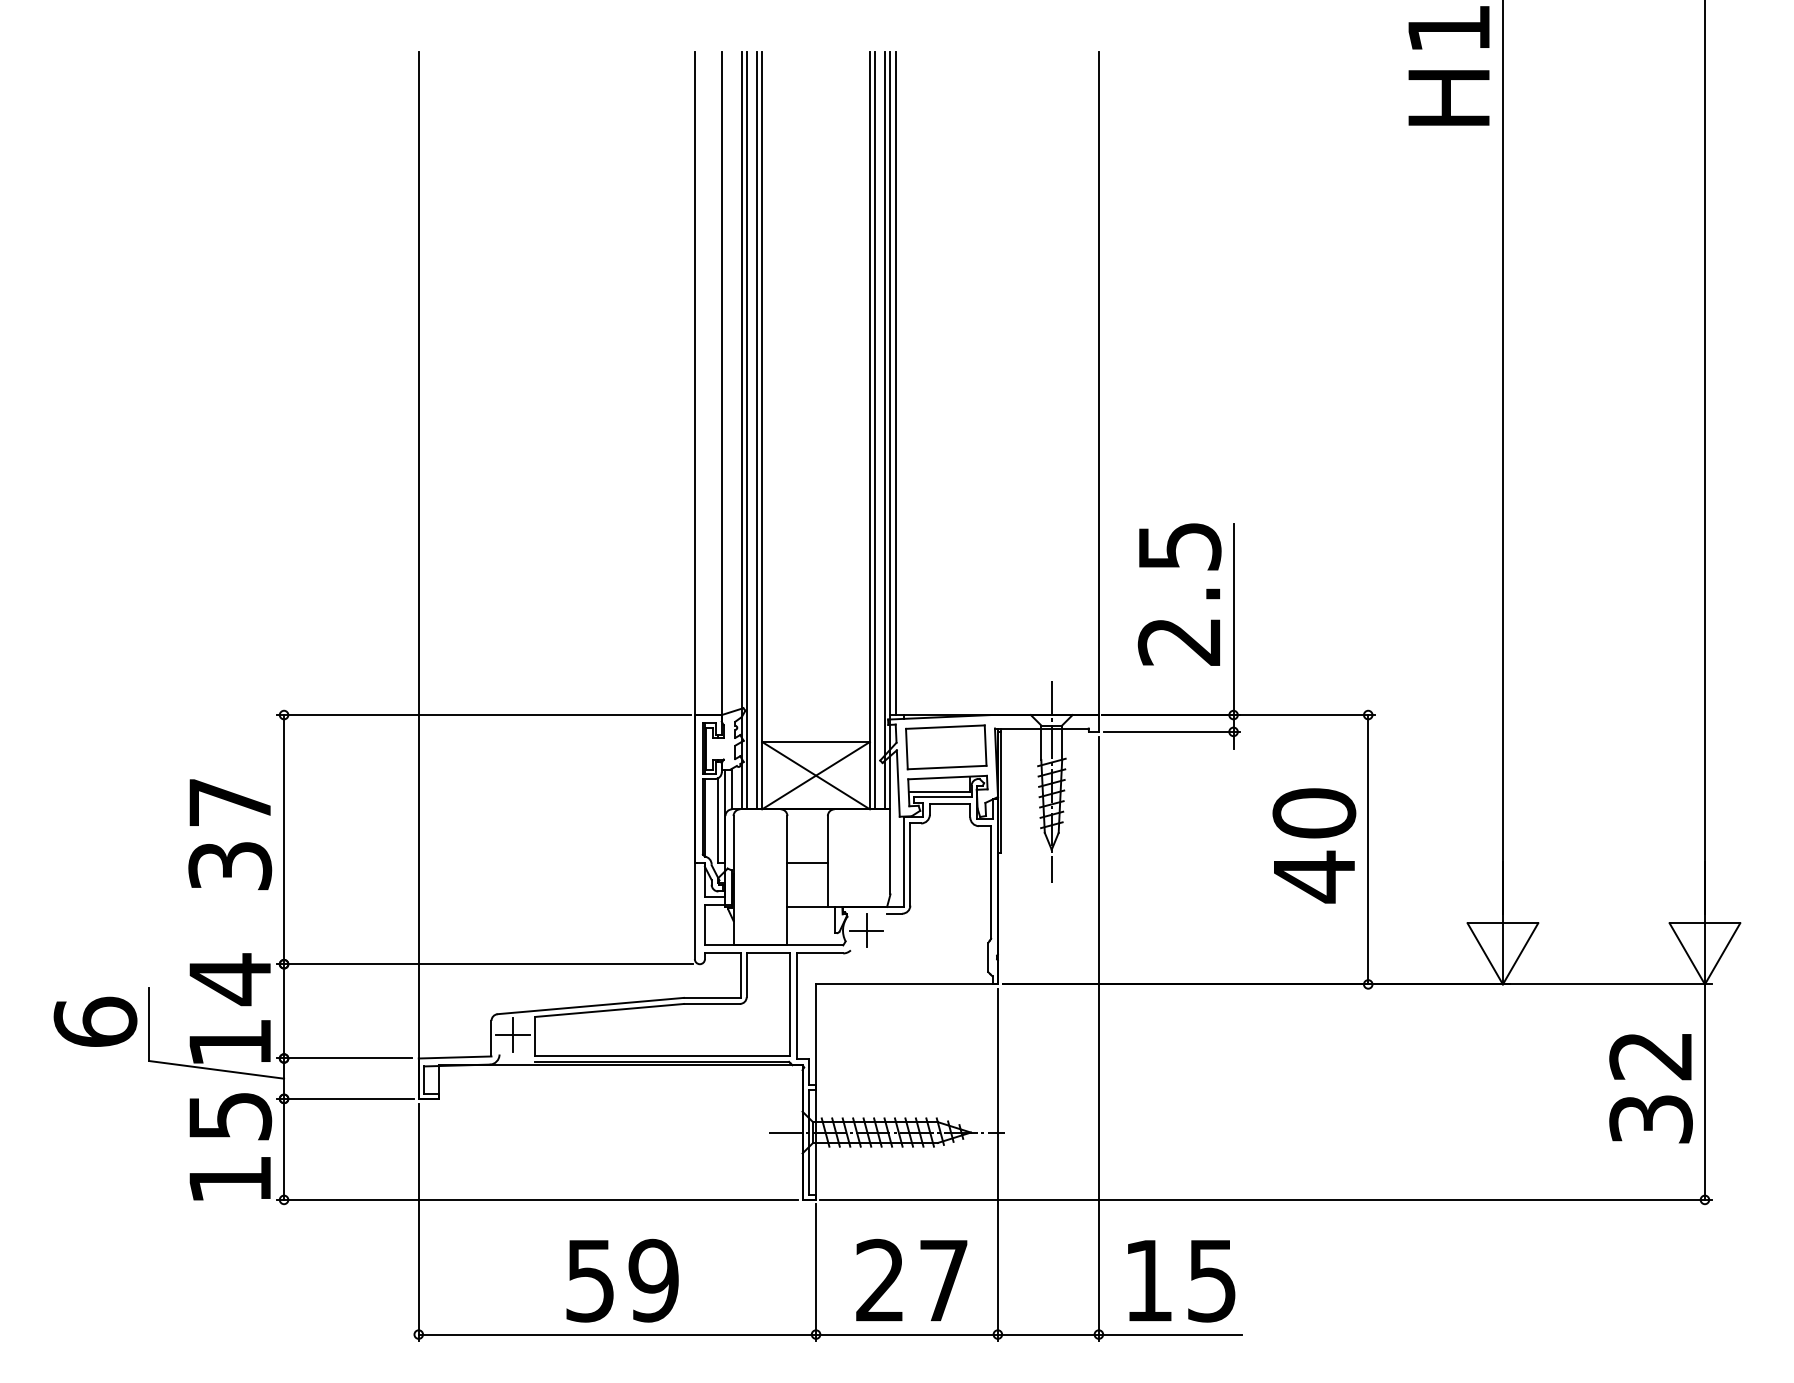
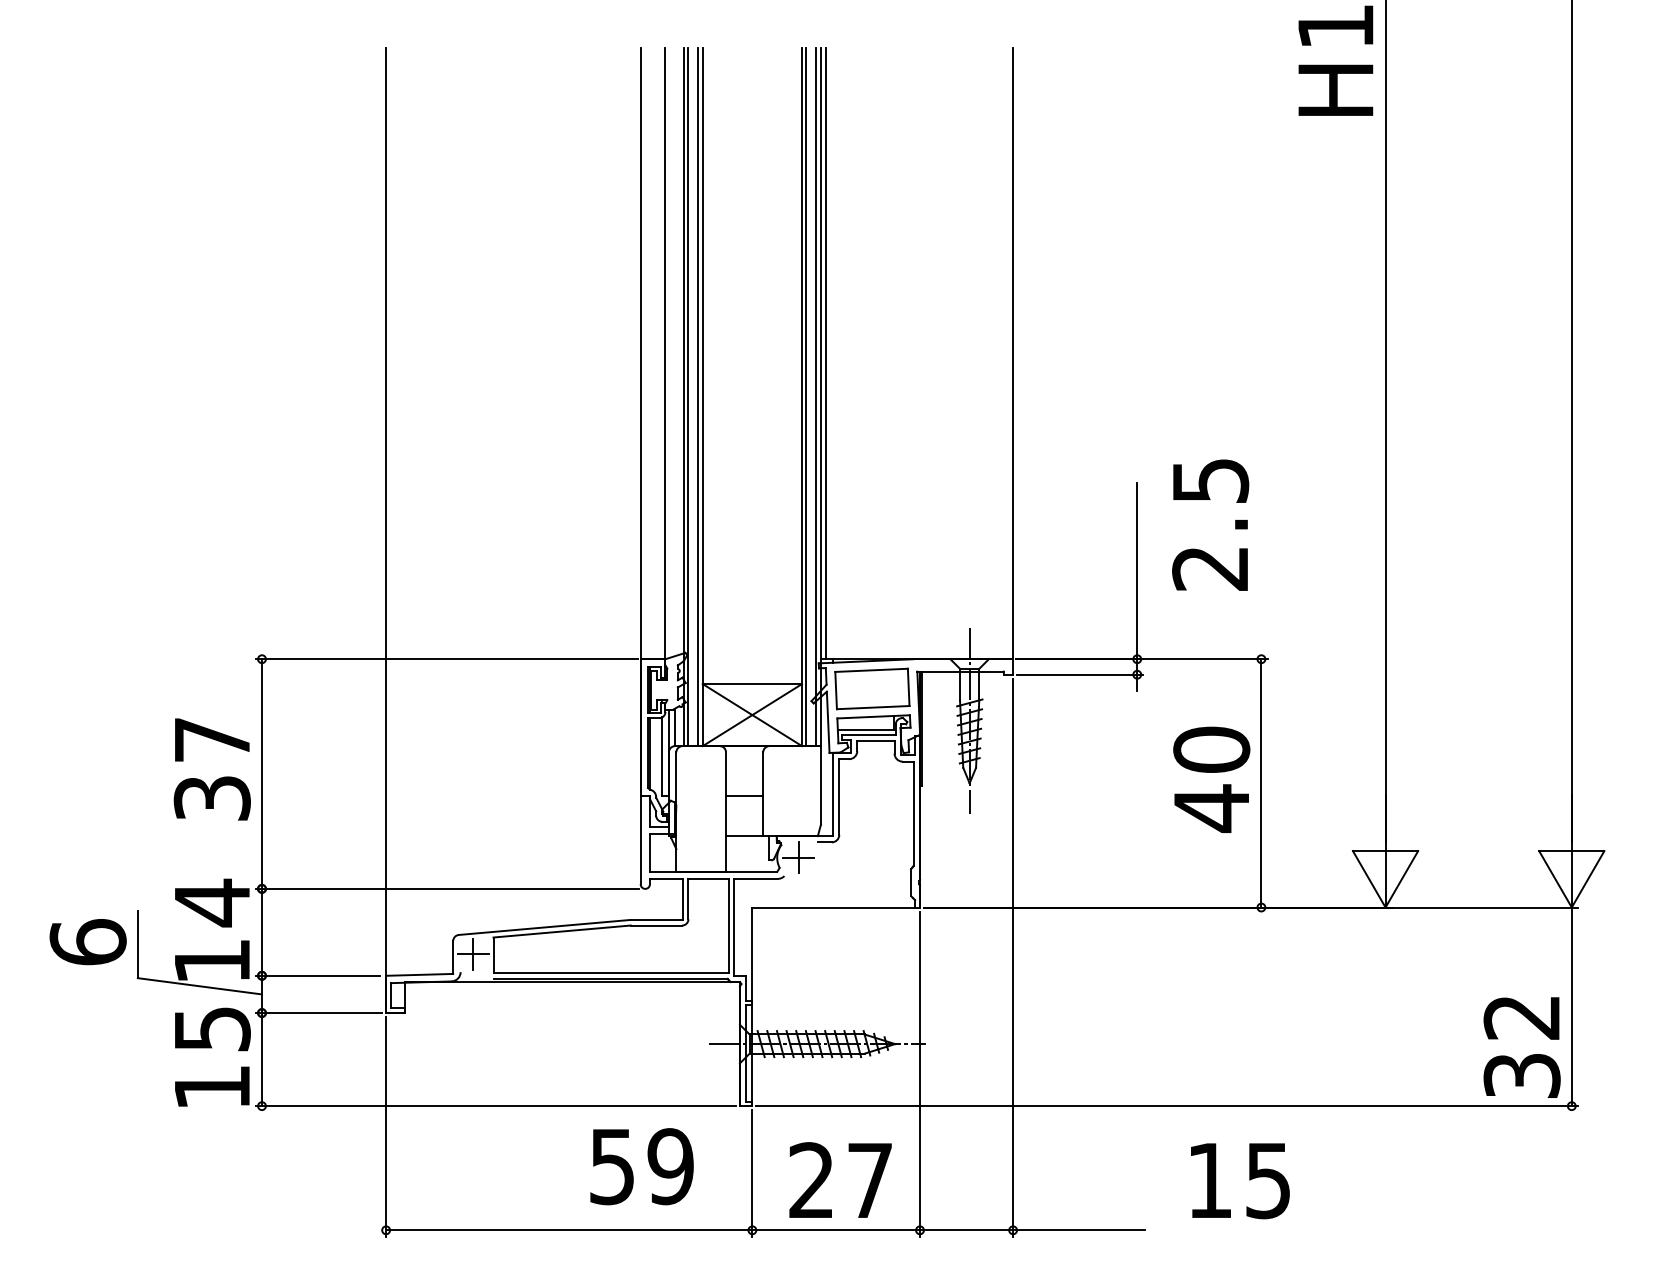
text: (1179, 593) -> (1210, 524), moved
text: (1650, 1088) -> (1521, 1047), moved
text: (622, 1280) -> (641, 1166), moved
text: (1181, 1281) -> (1240, 1181), moved

